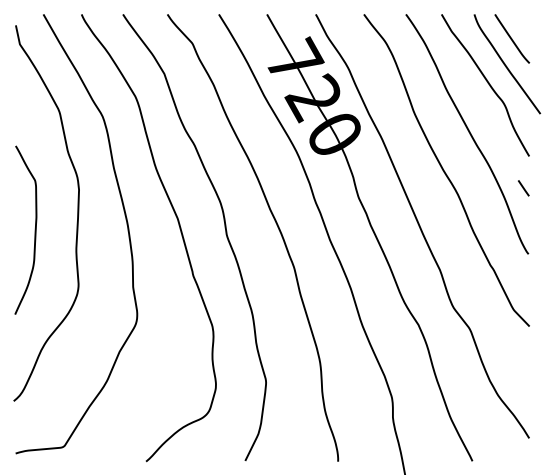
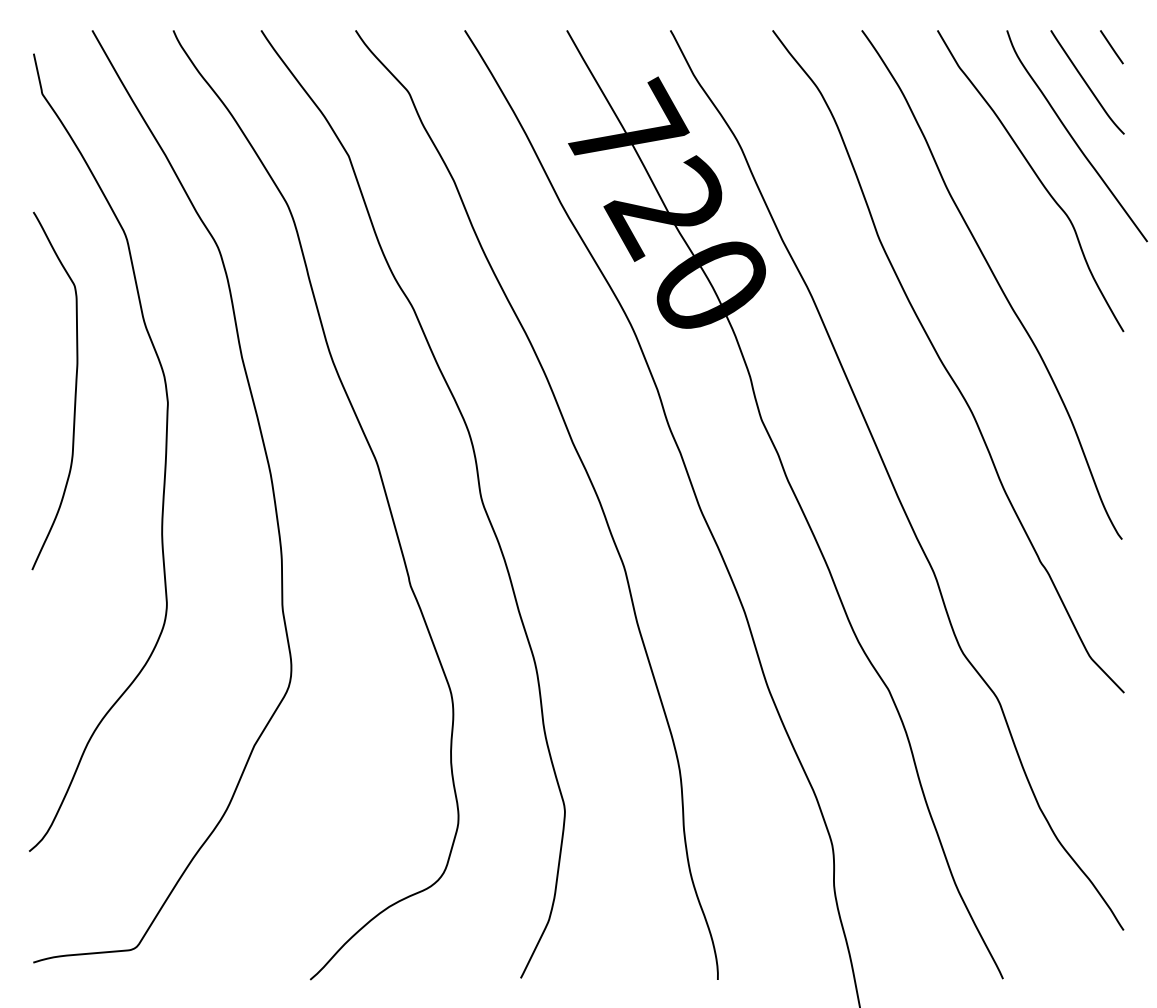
line: (523, 188) -> (1111, 47), moved
curve: (34, 229) -> (73, 389), moved

